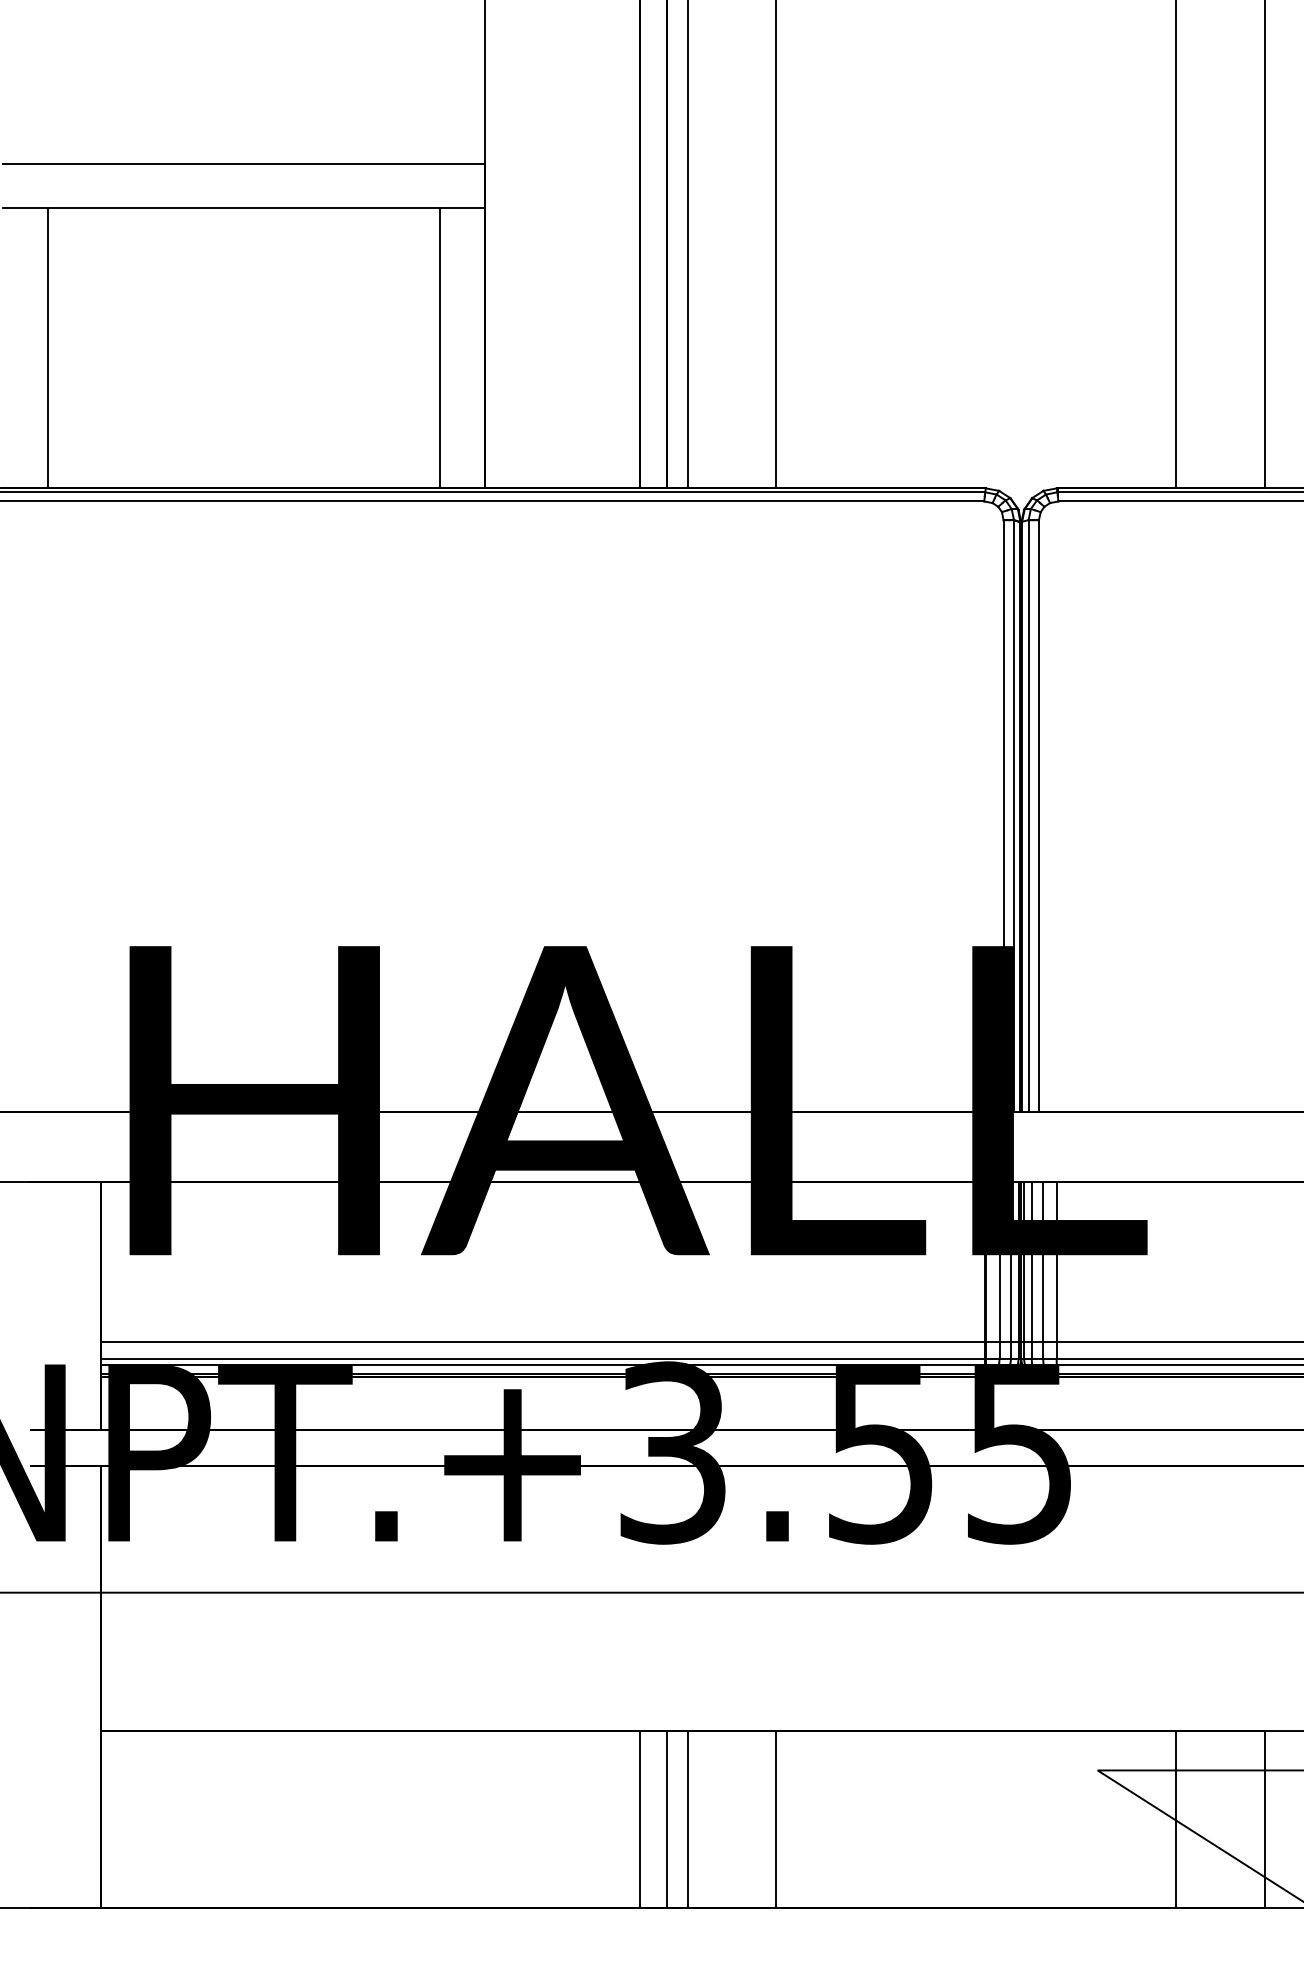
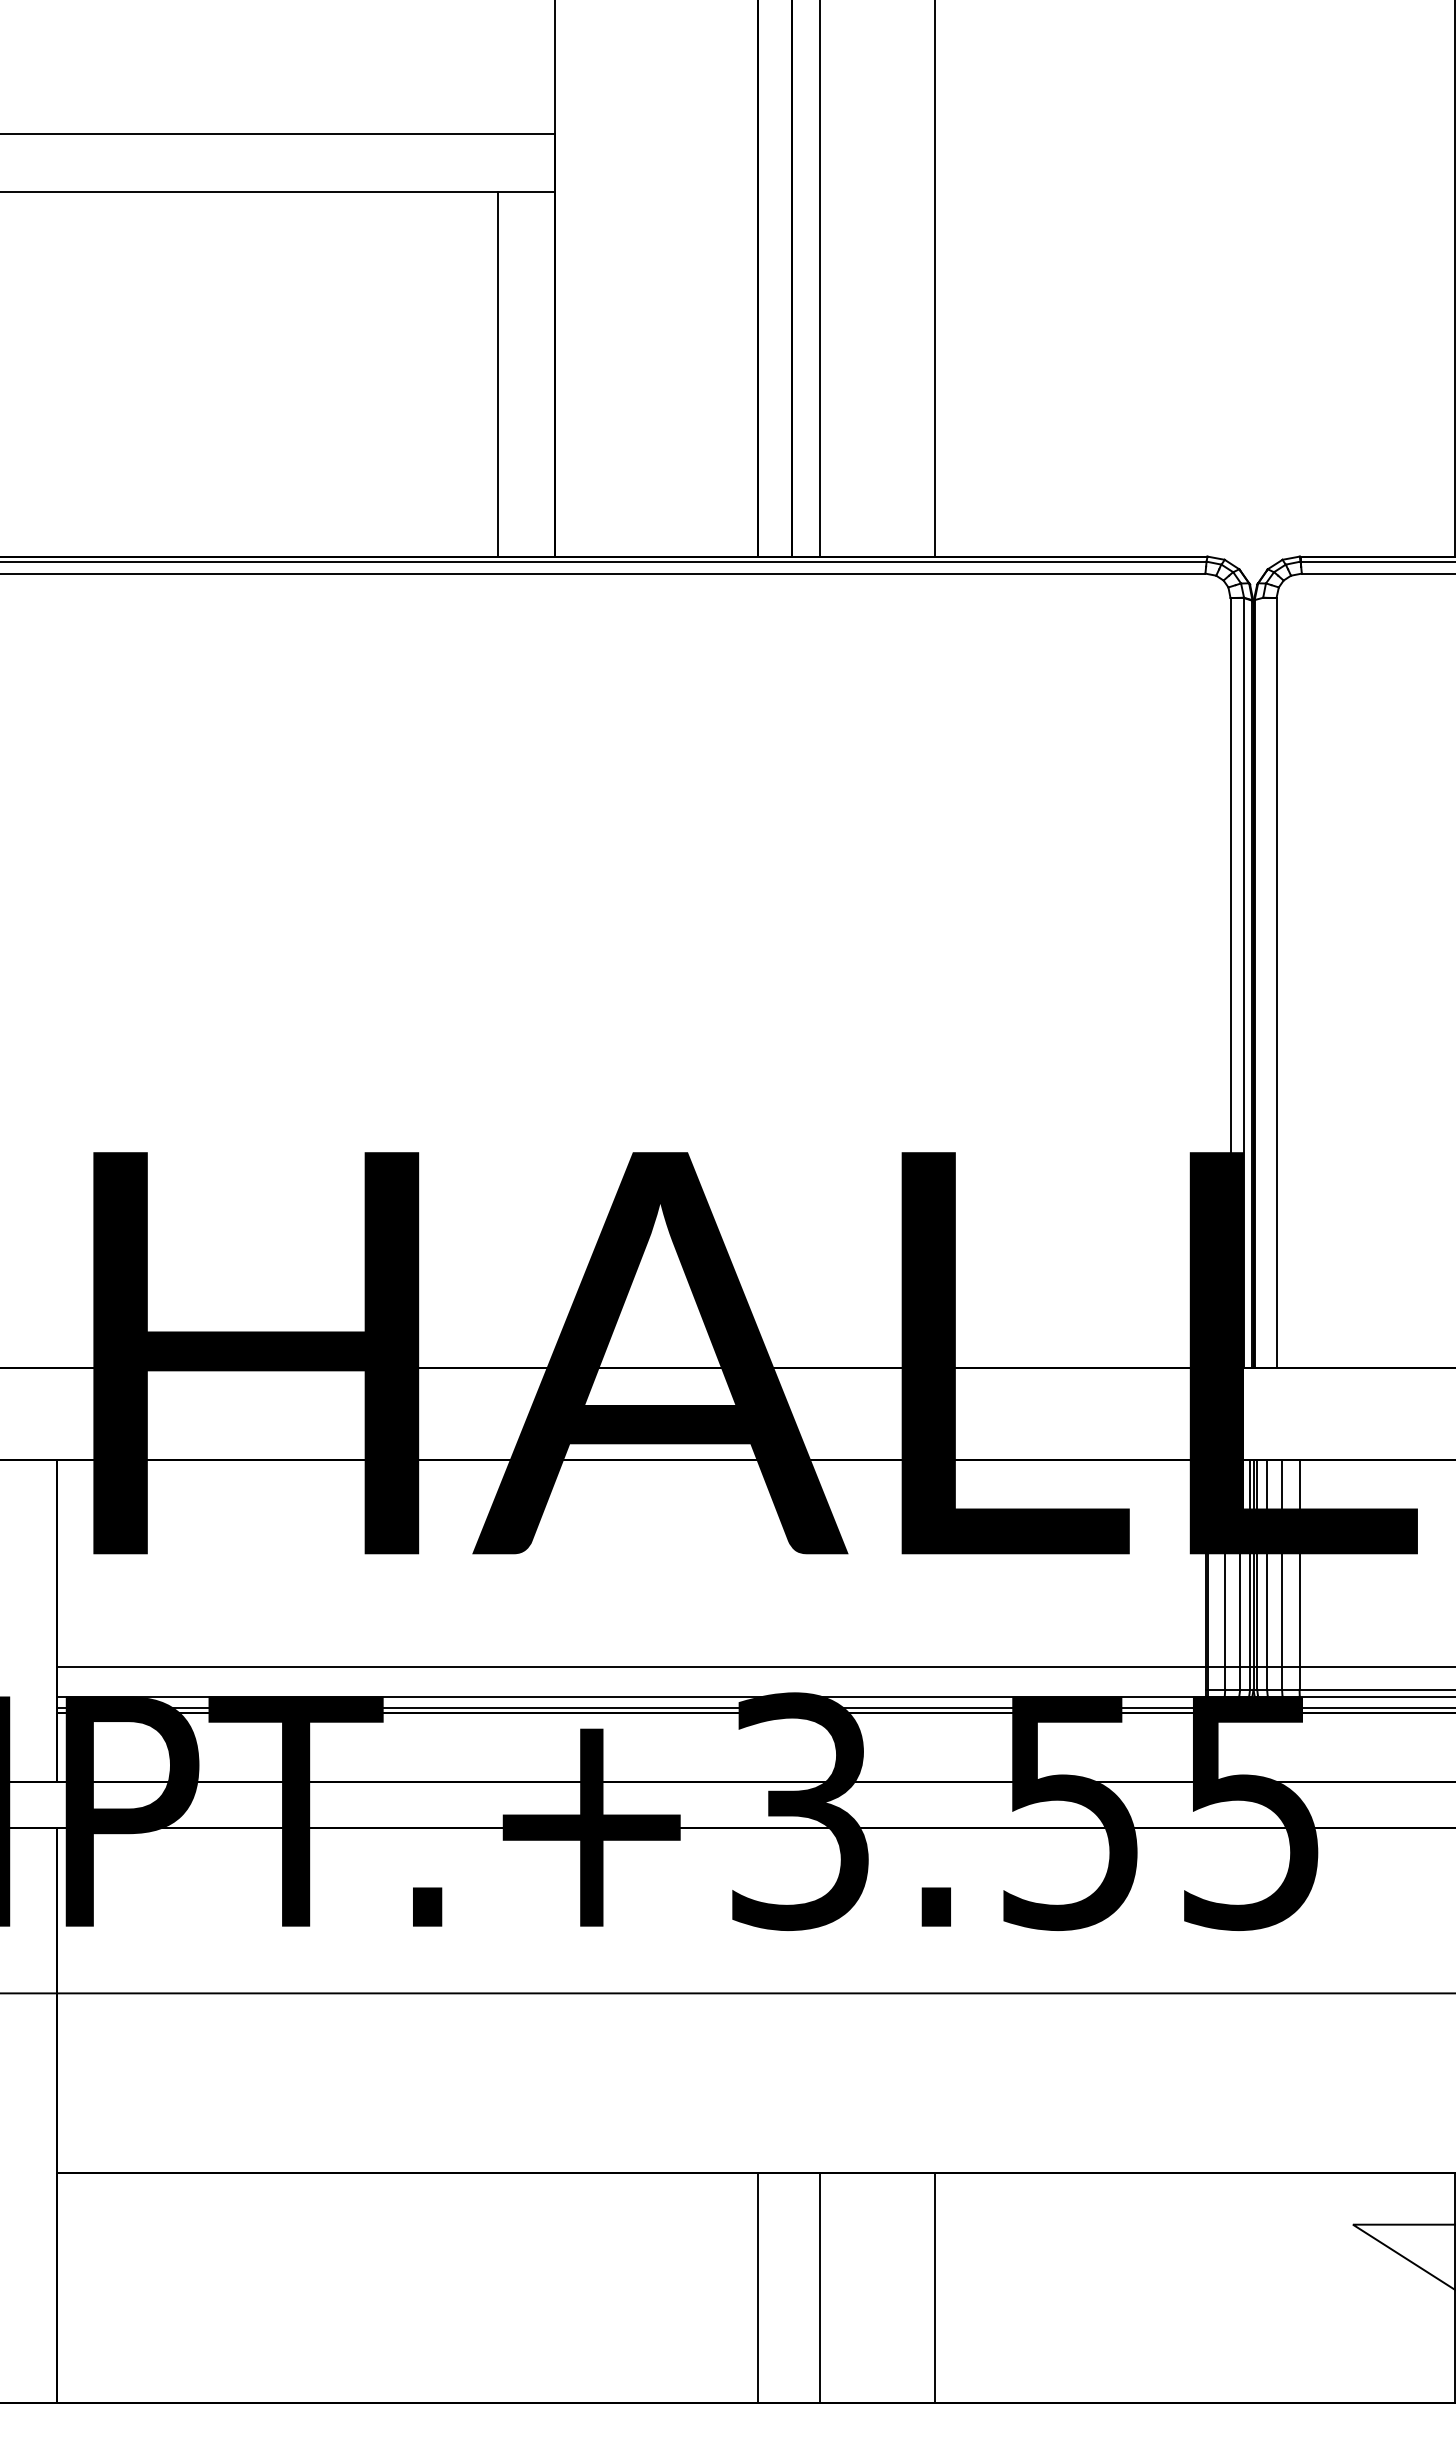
line: (1028, 815) -> (1262, 982), removed
line: (542, 1359) -> (630, 1689), removed
line: (666, 1818) -> (791, 2287), removed

